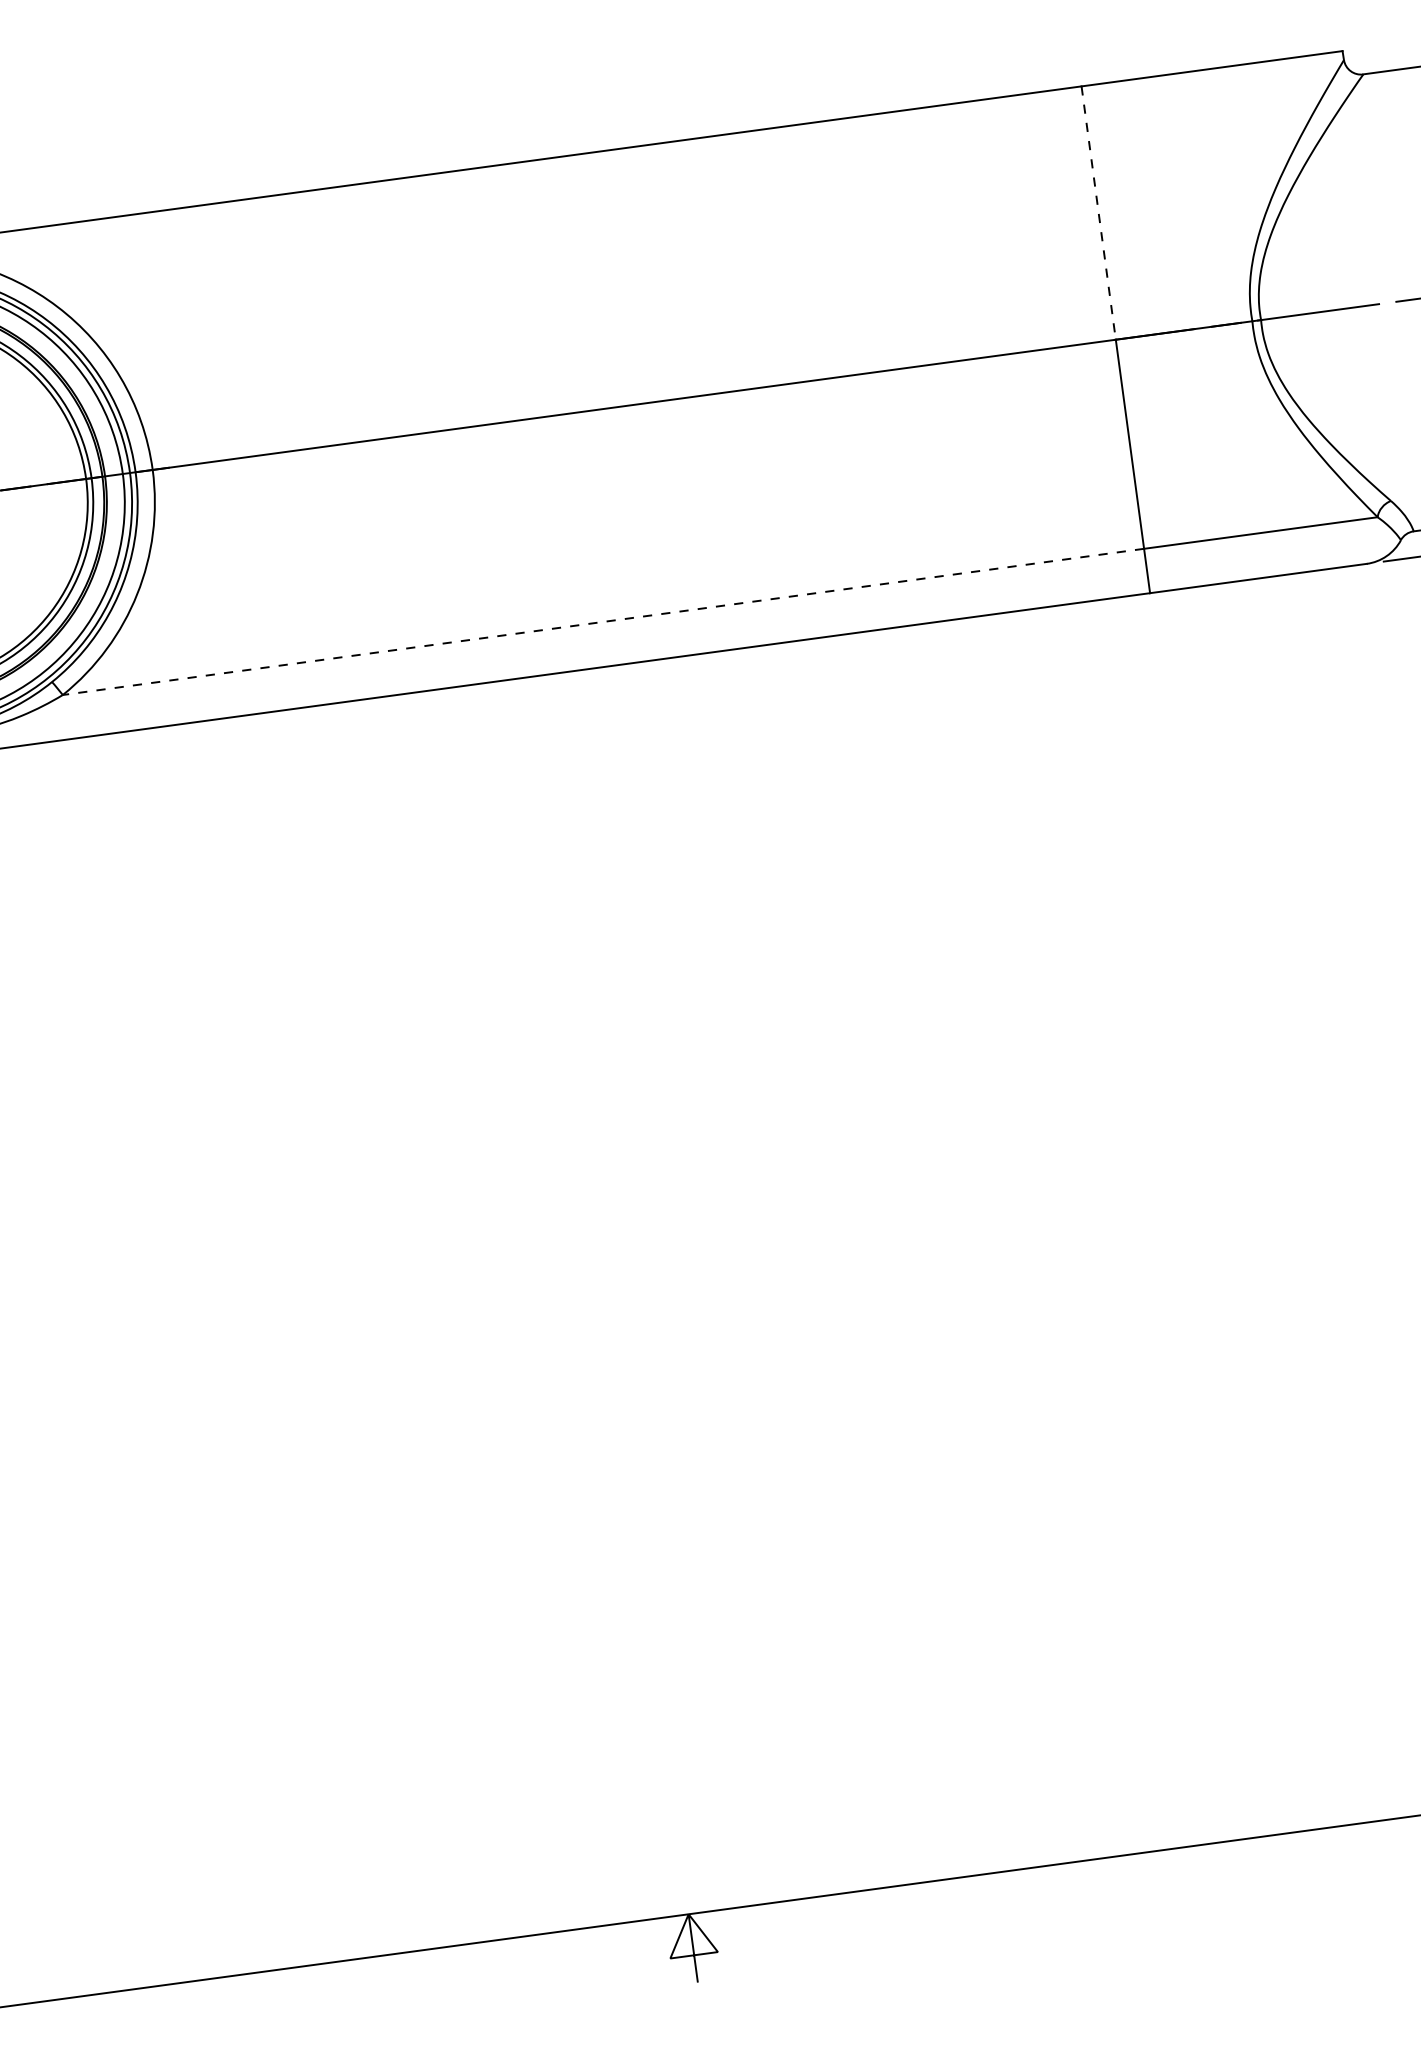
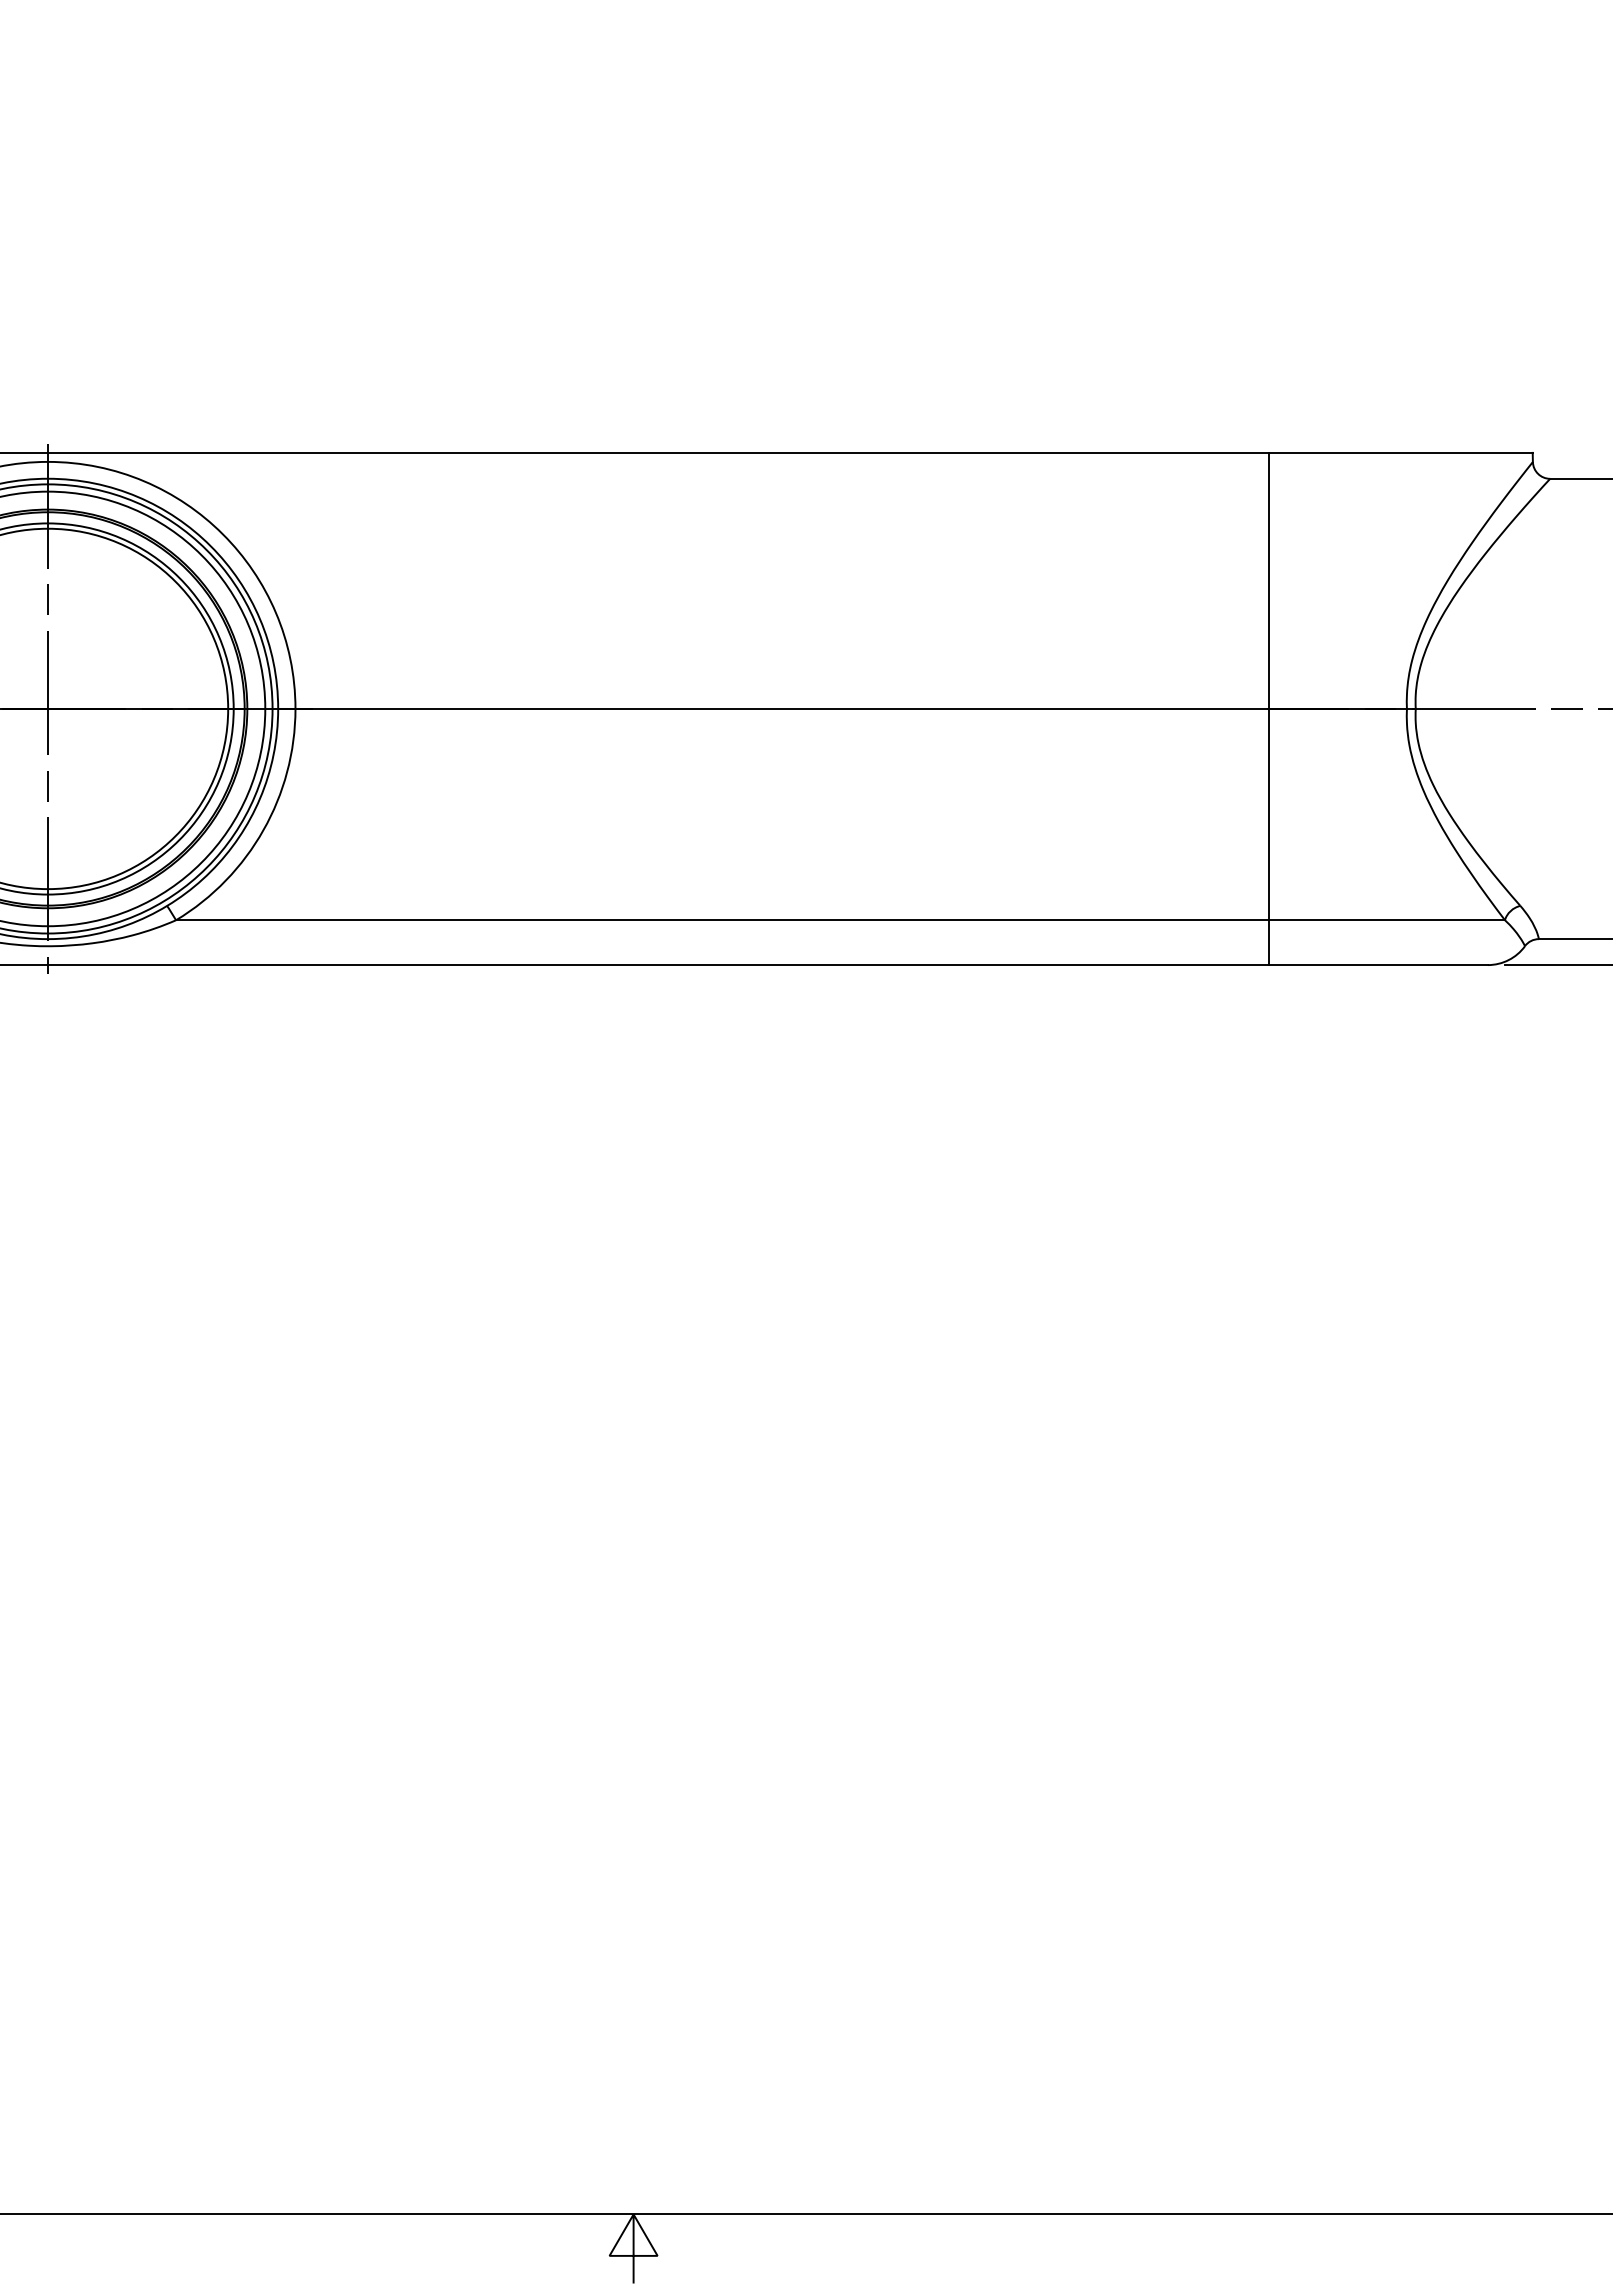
line: (1098, 213) -> (1268, 581), dashed -> solid
line: (602, 622) -> (721, 920), dashed -> solid

